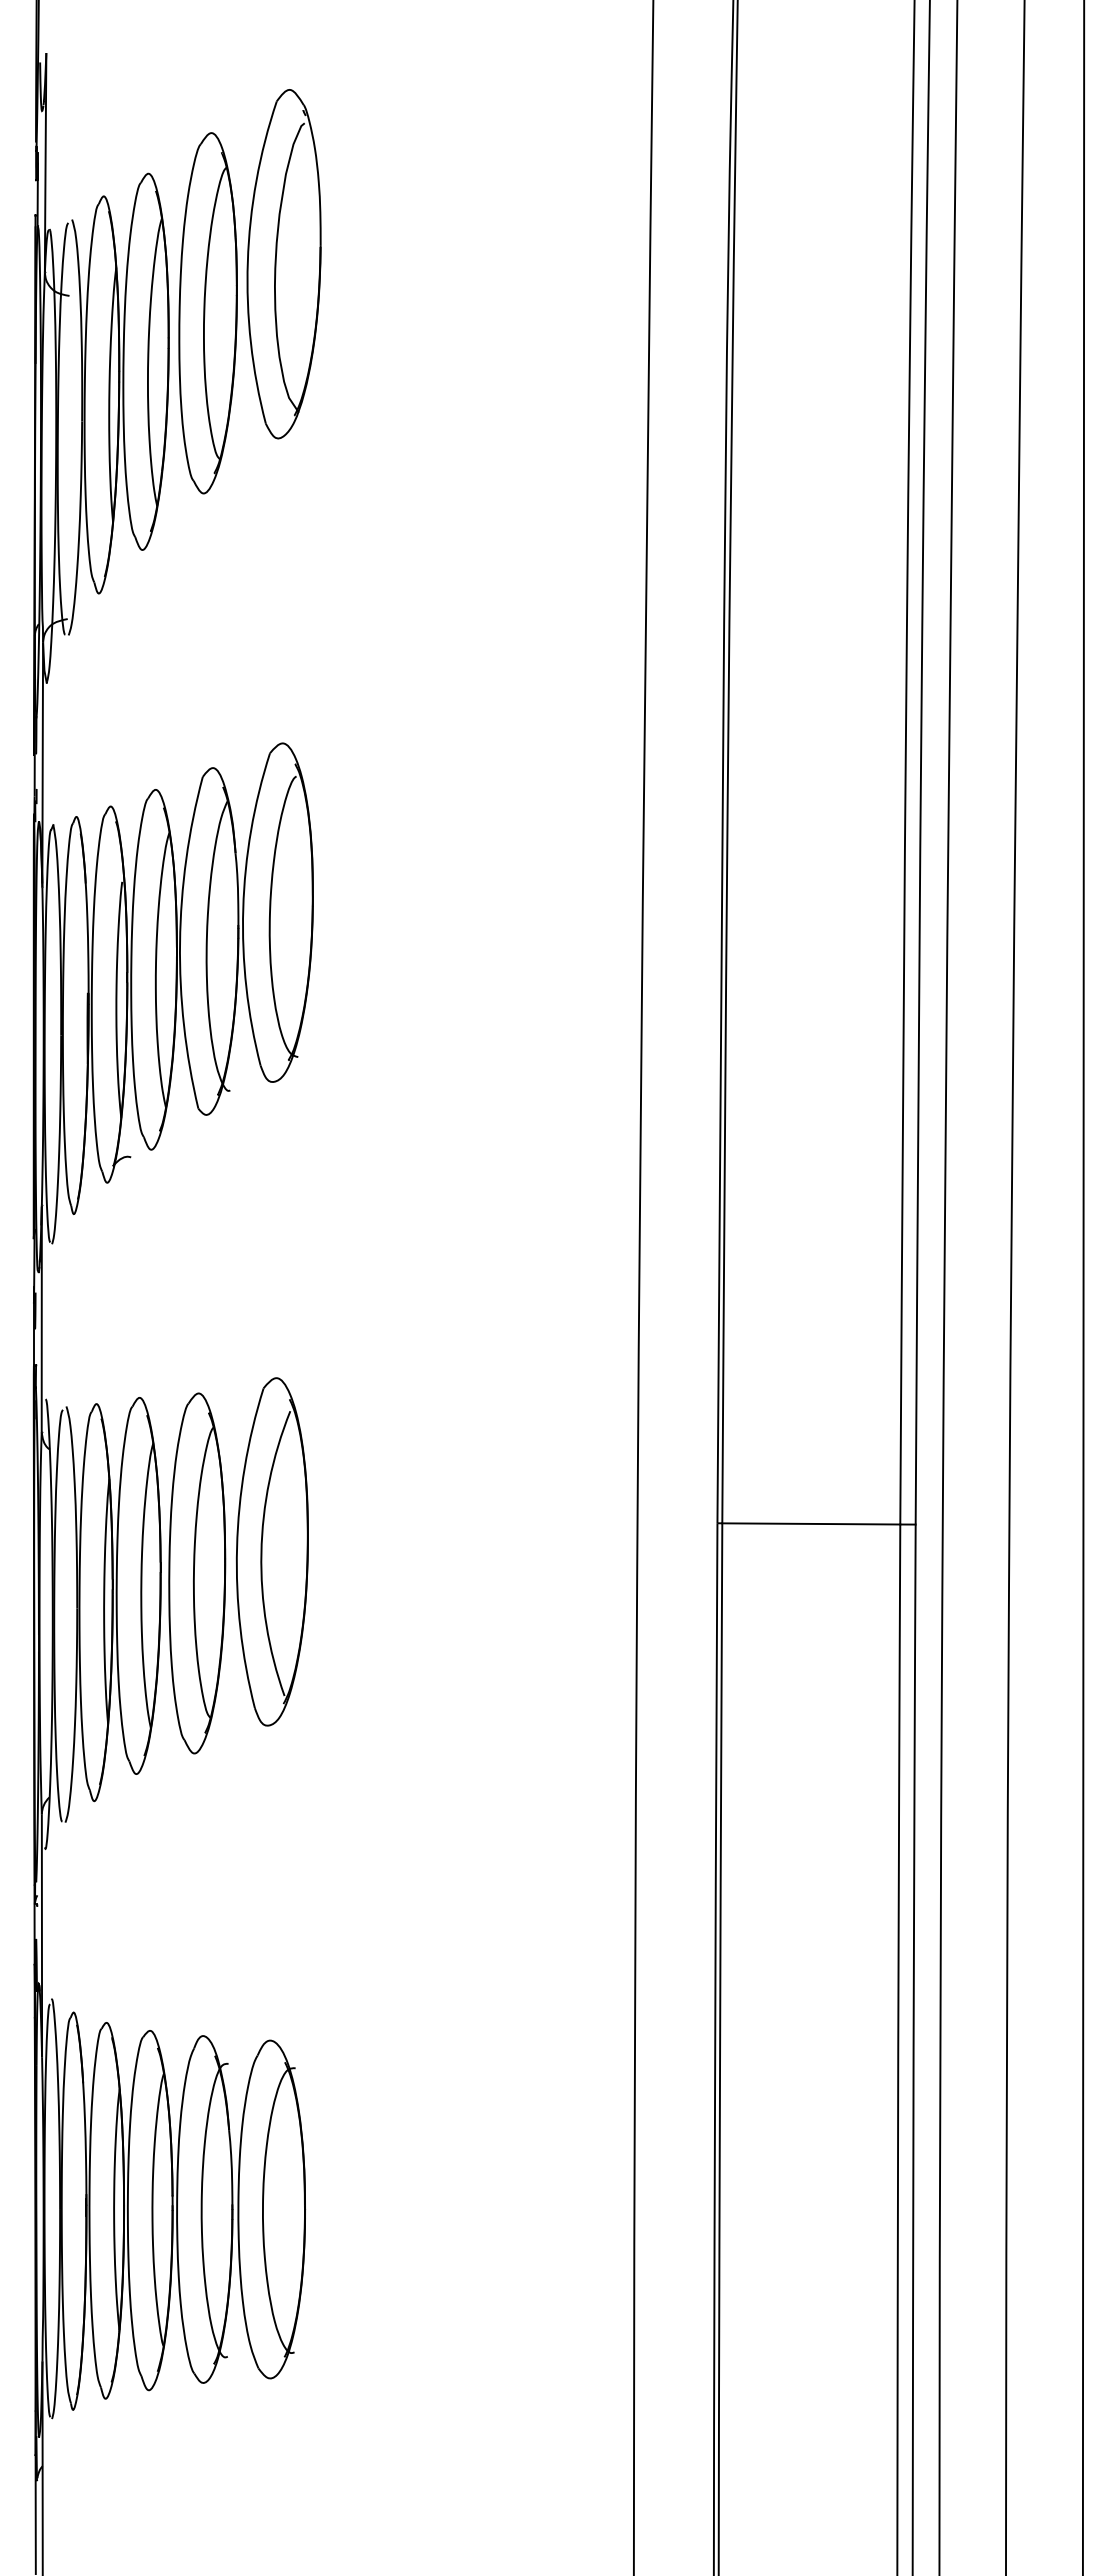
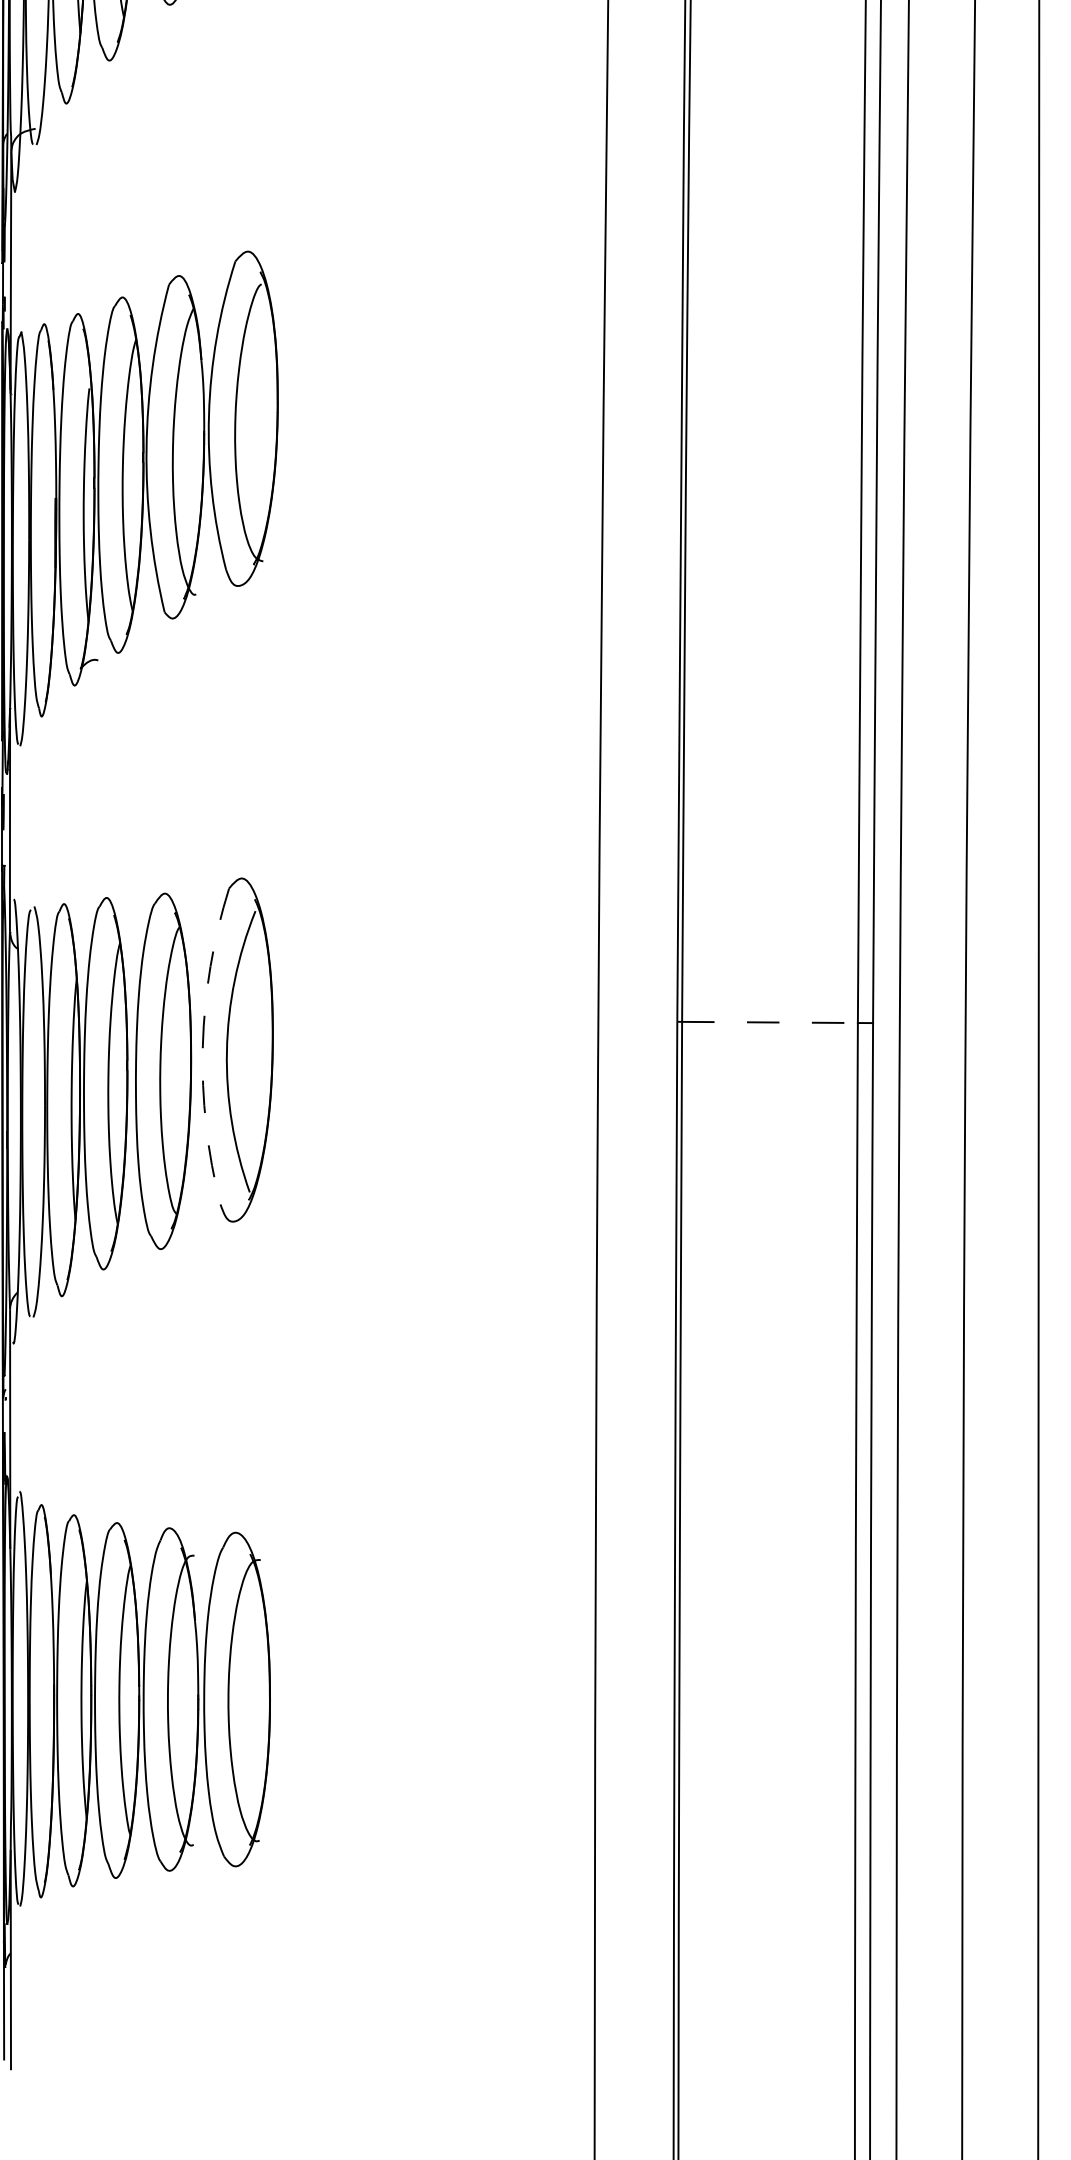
line: (811, 1523) -> (770, 1022), solid -> dashed
arc: (237, 1547) -> (203, 1045), solid -> dashed

